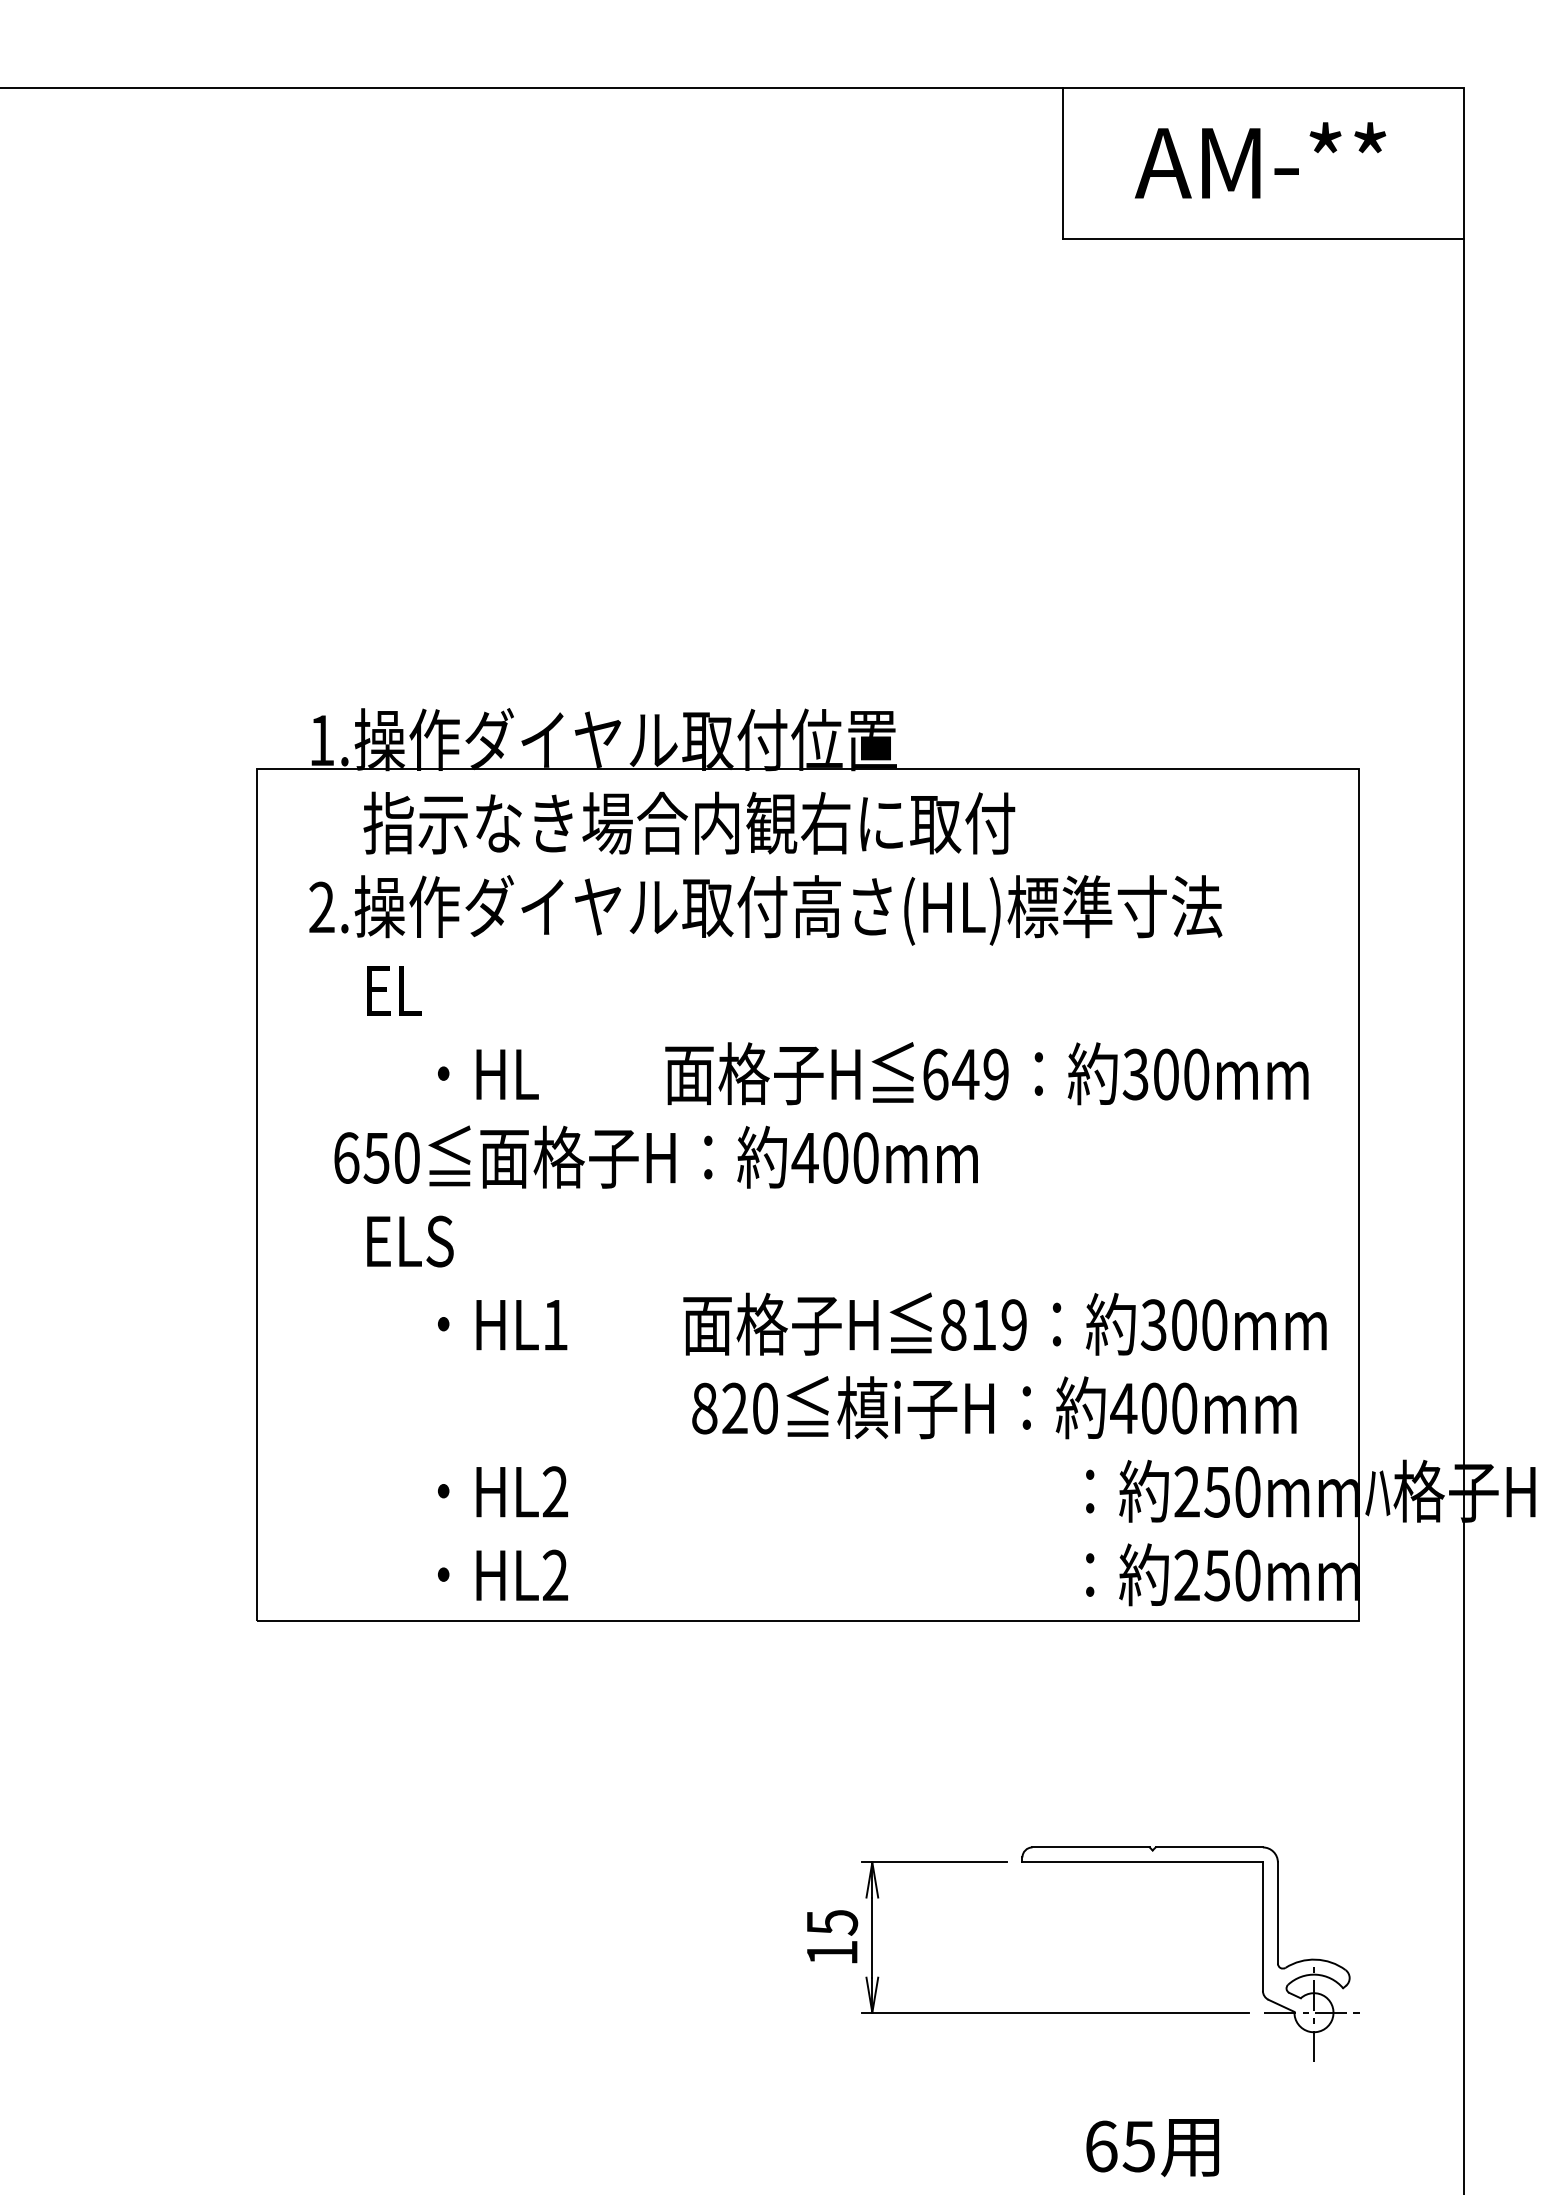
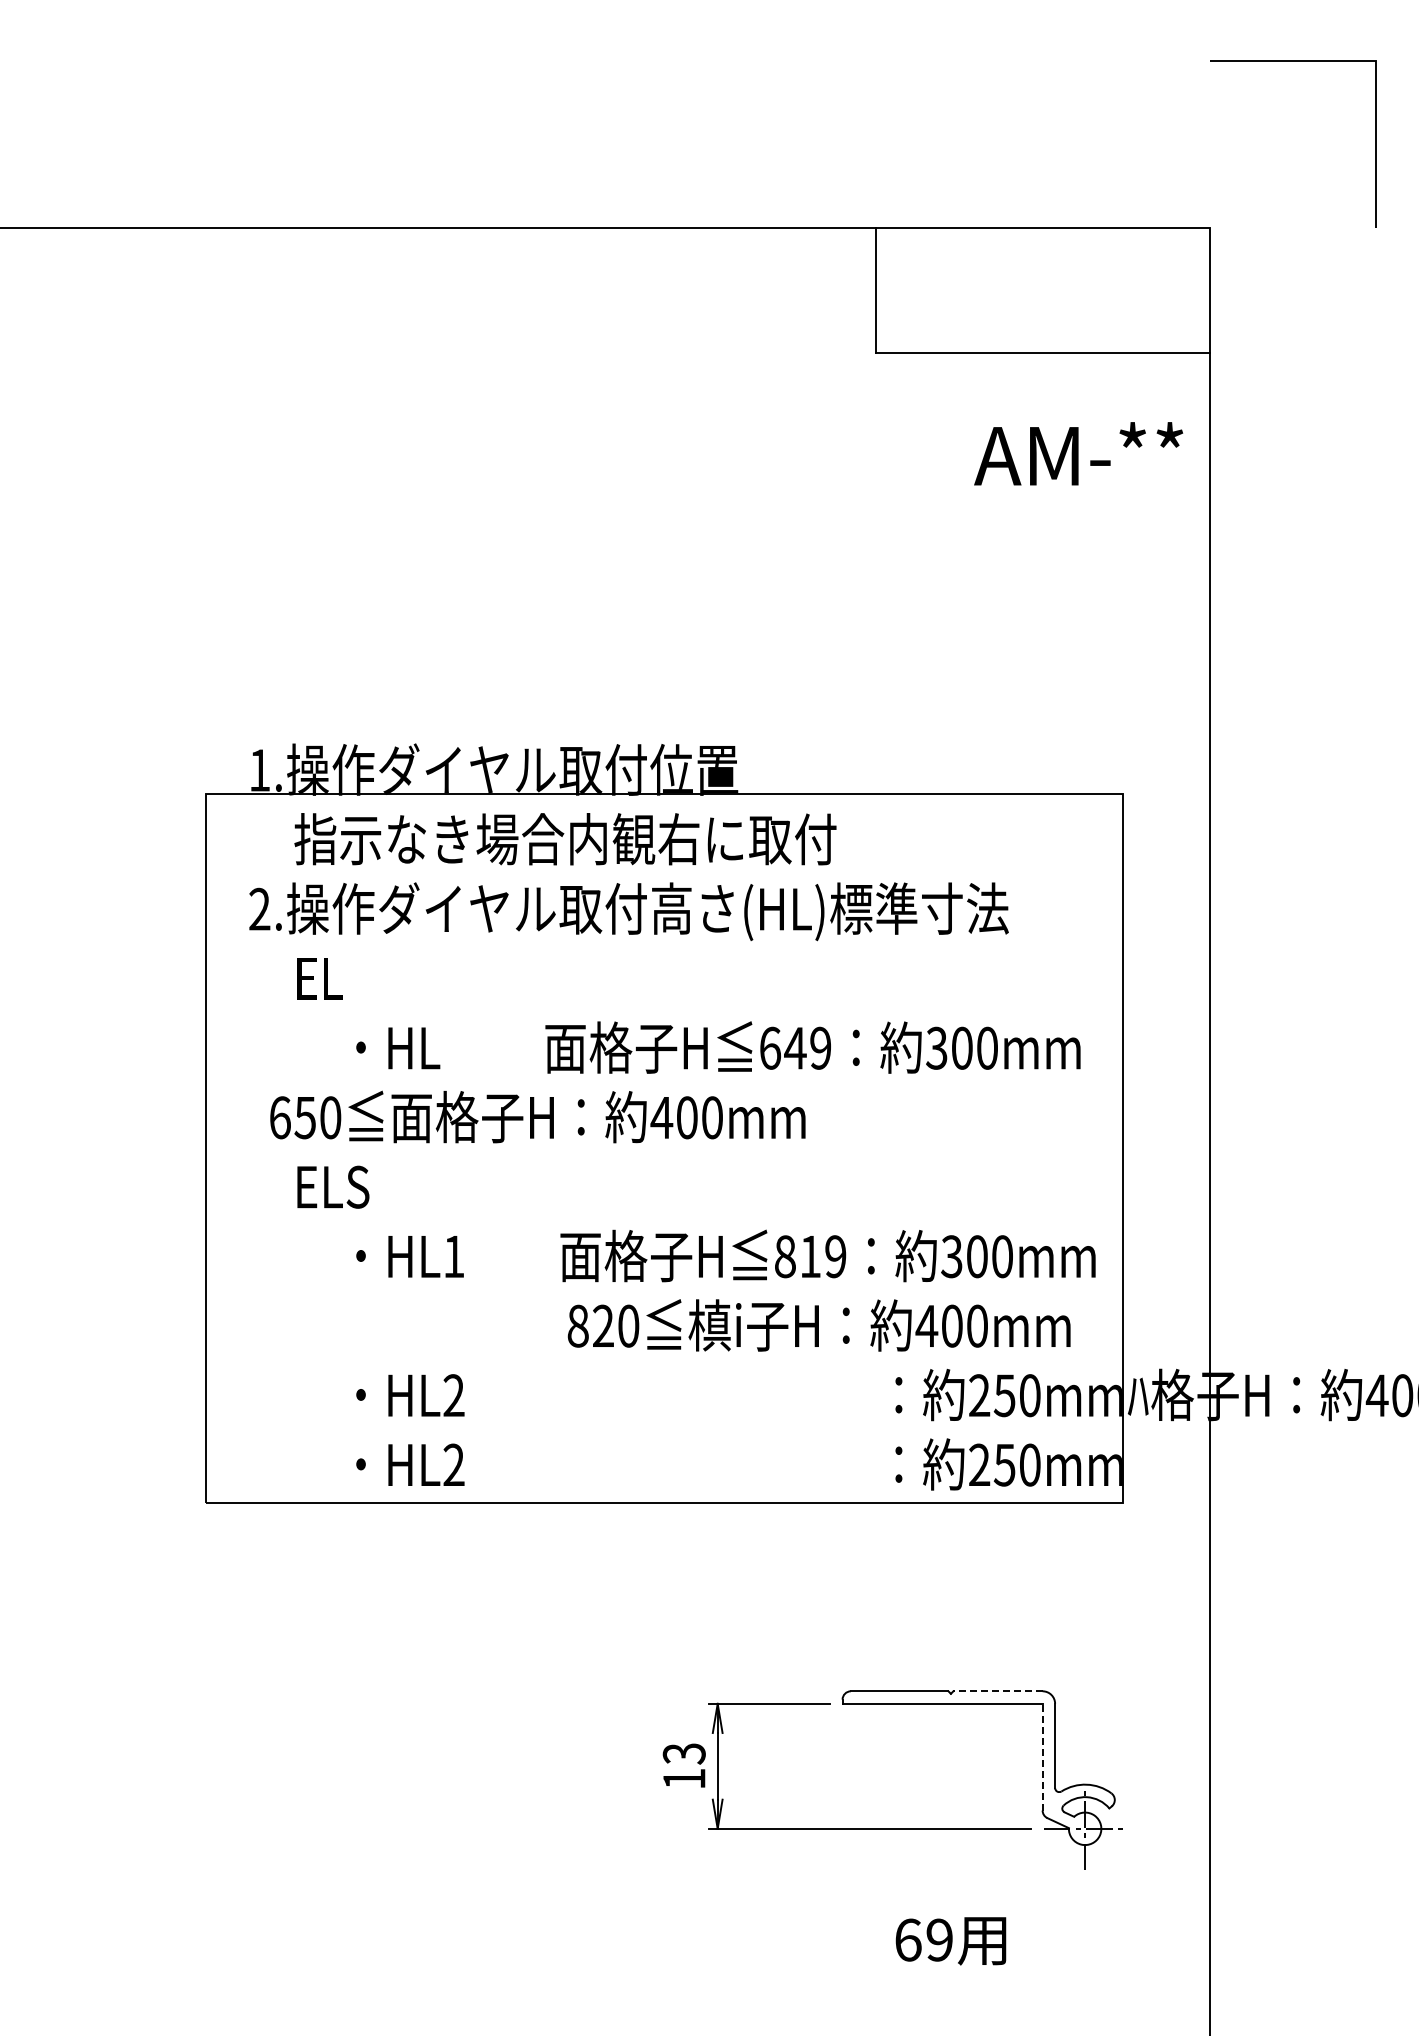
text: (1260, 160) -> (1078, 453), moved
line: (1209, 1847) -> (998, 1691), solid -> dashed
text: (831, 1922) -> (683, 1753), 15 -> 13
line: (1262, 1925) -> (1042, 1756), solid -> dashed
text: (1138, 2145) -> (939, 1939), 65 -> 69

